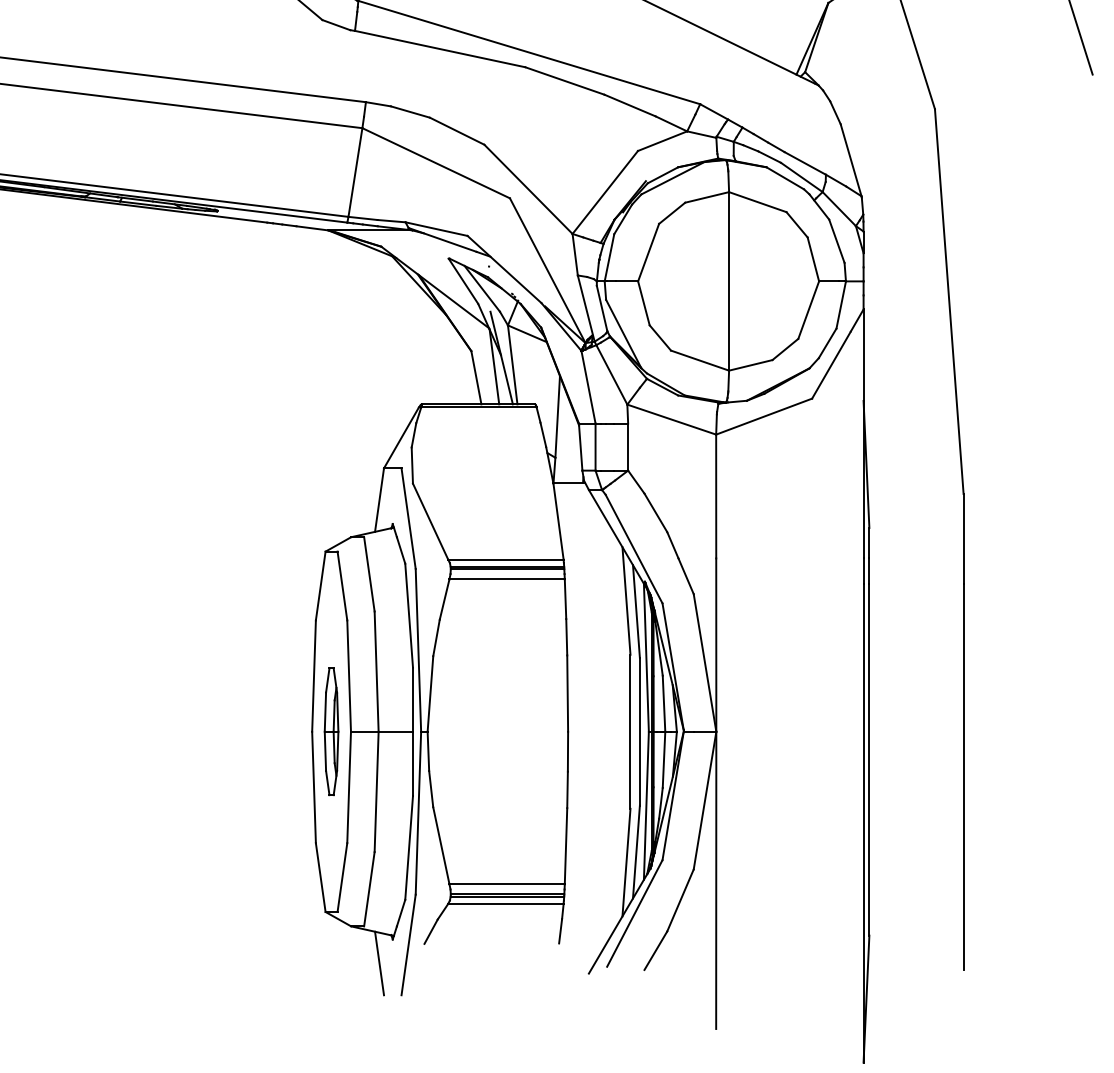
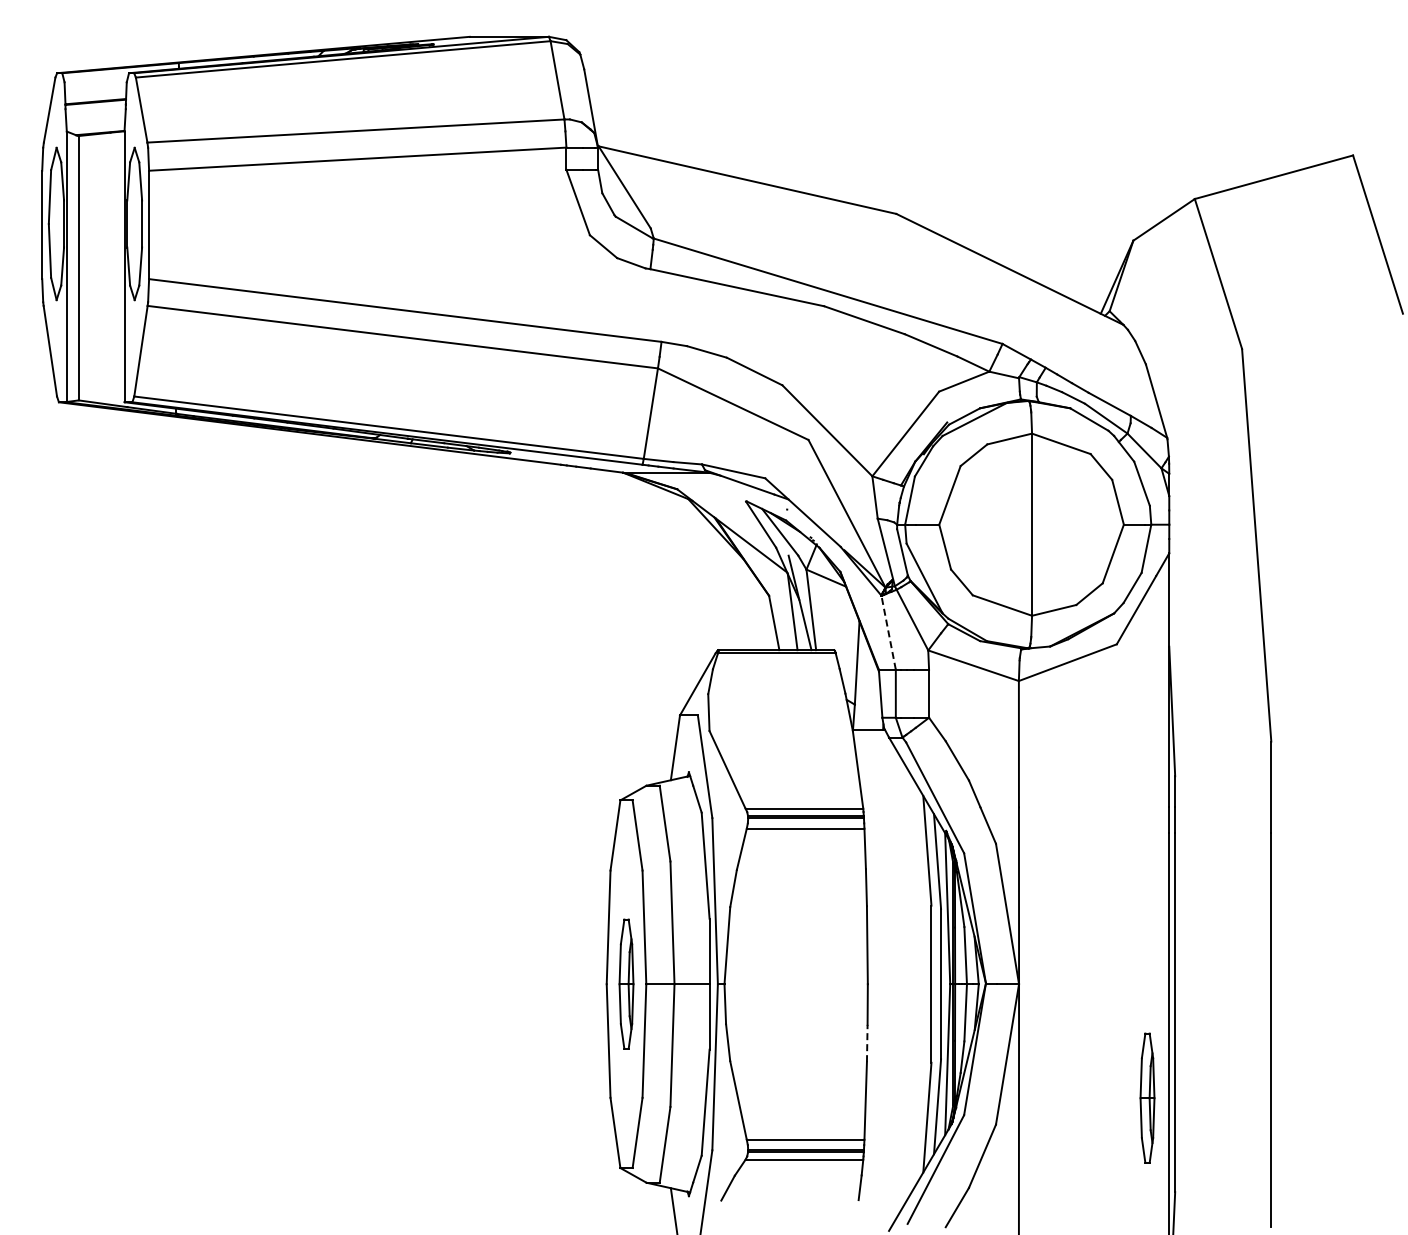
line: (588, 387) -> (888, 632), solid -> dashed
line: (567, 789) -> (867, 1043), solid -> dashed
part: (842, 842) -> (1147, 1097), added

